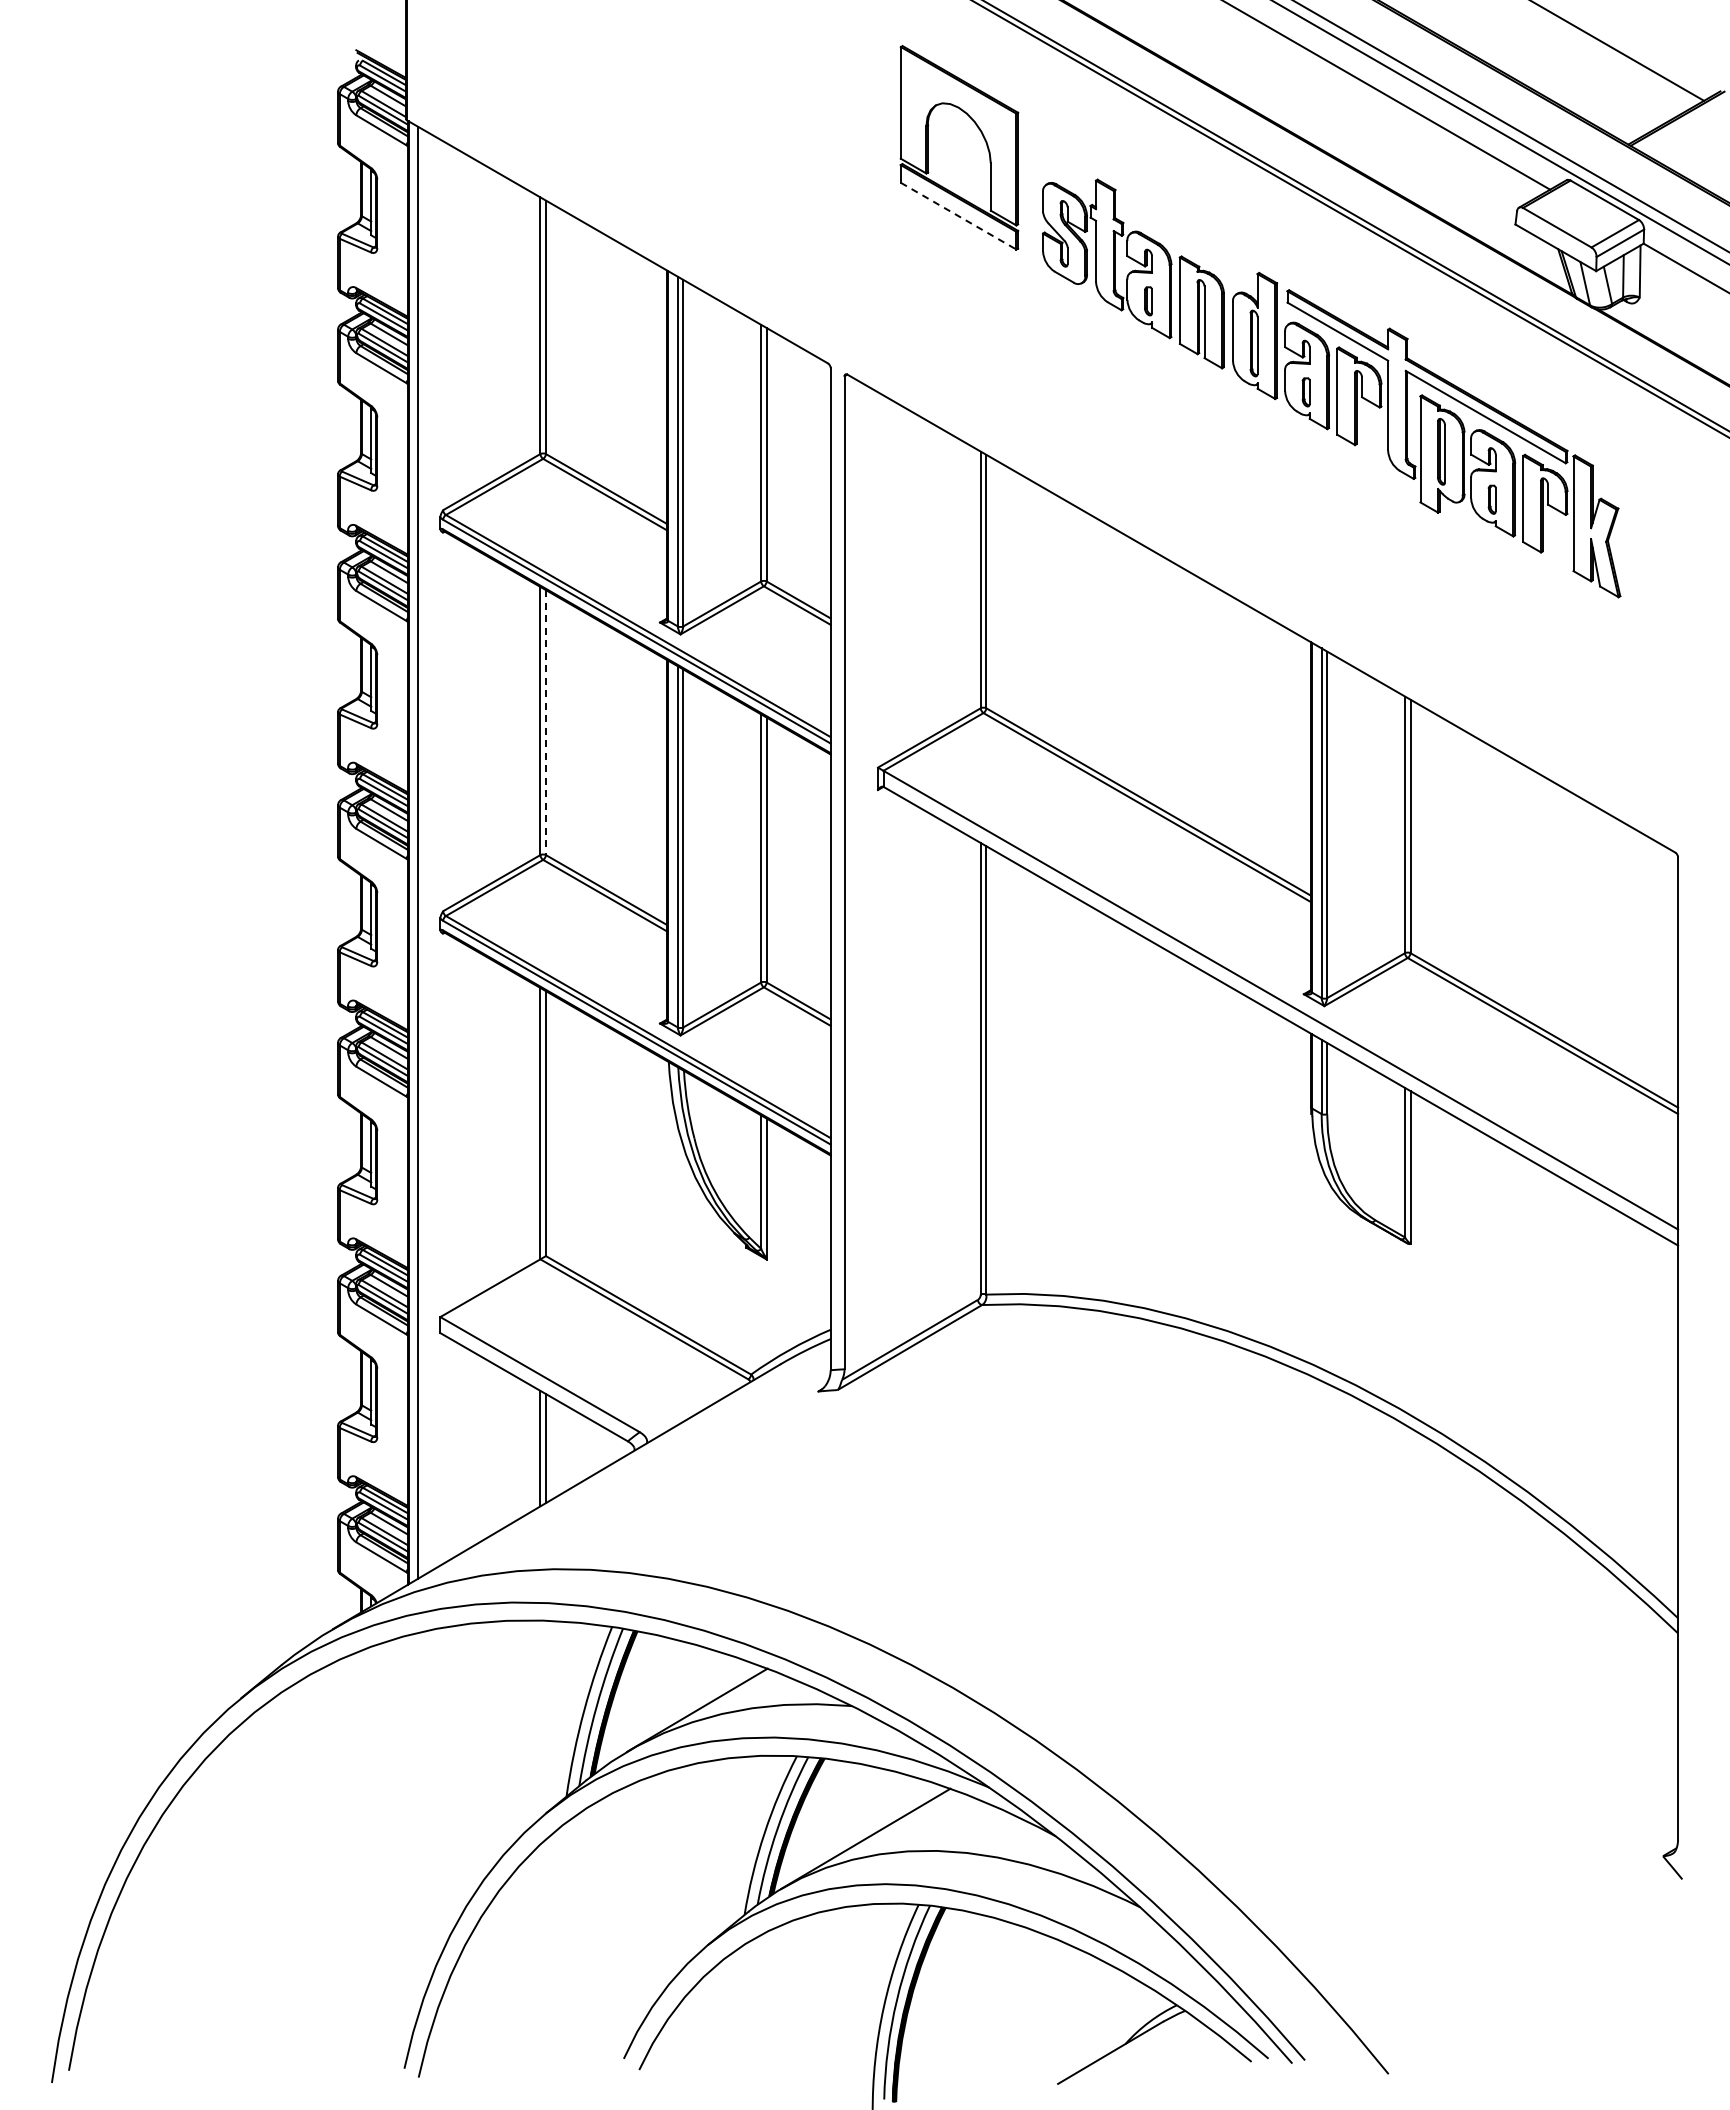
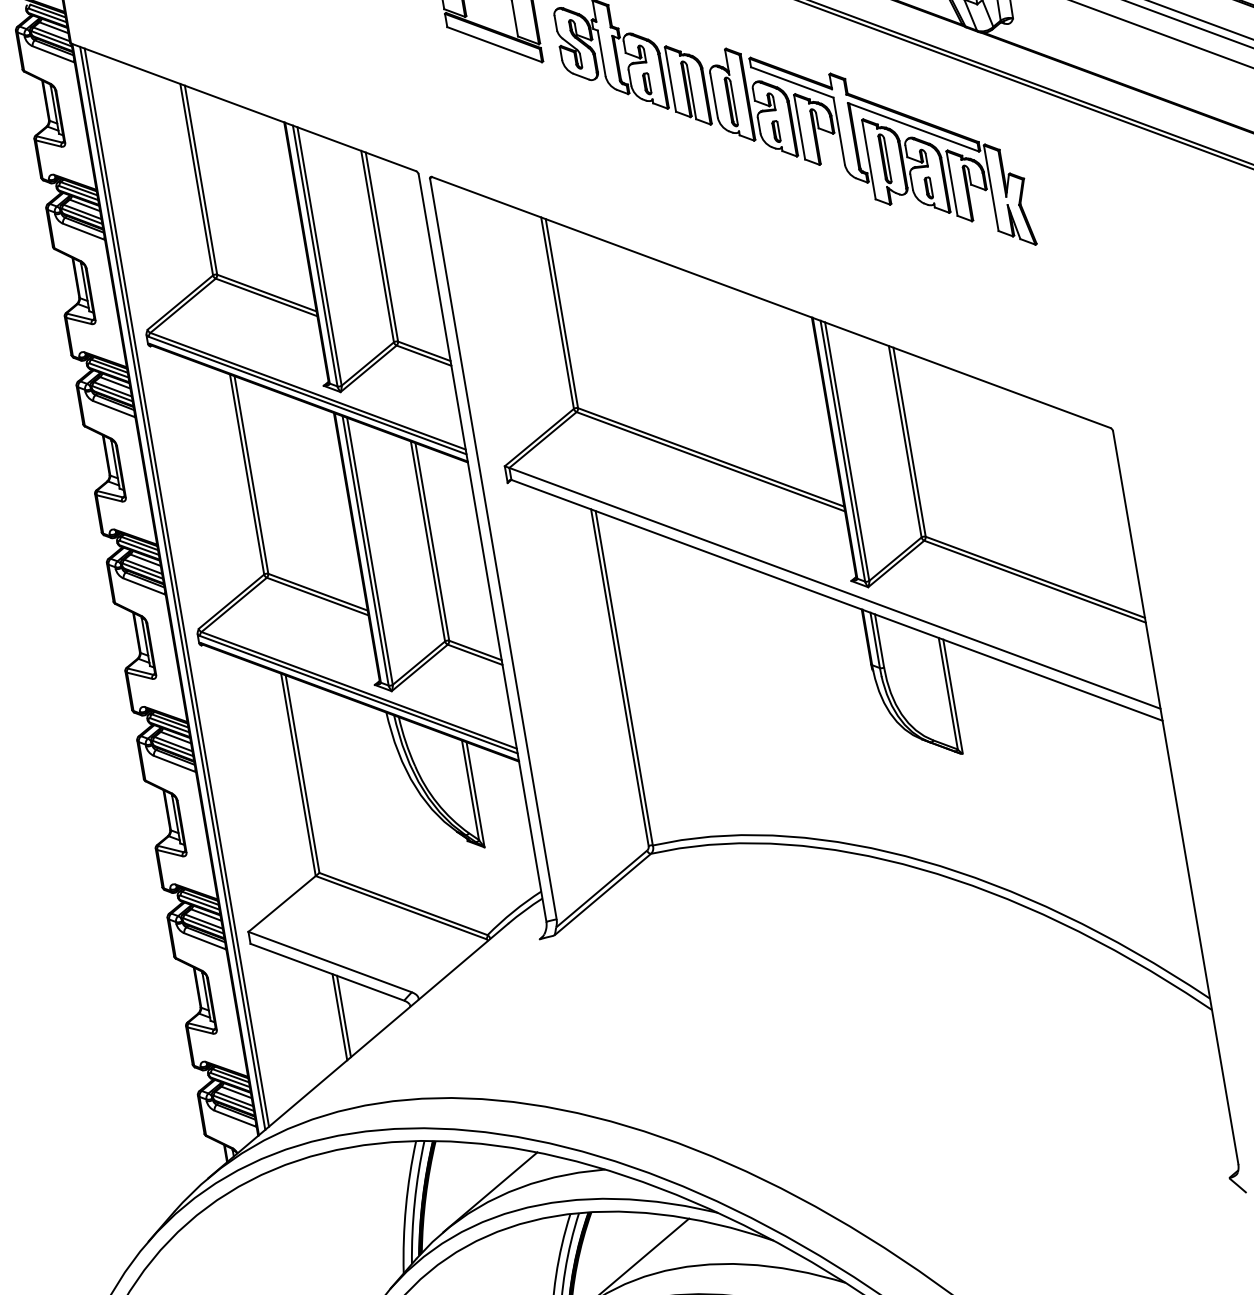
line: (958, 216) -> (494, 44), dashed -> solid
line: (545, 723) -> (251, 475), dashed -> solid
line: (423, 852) -> (176, 587), added

